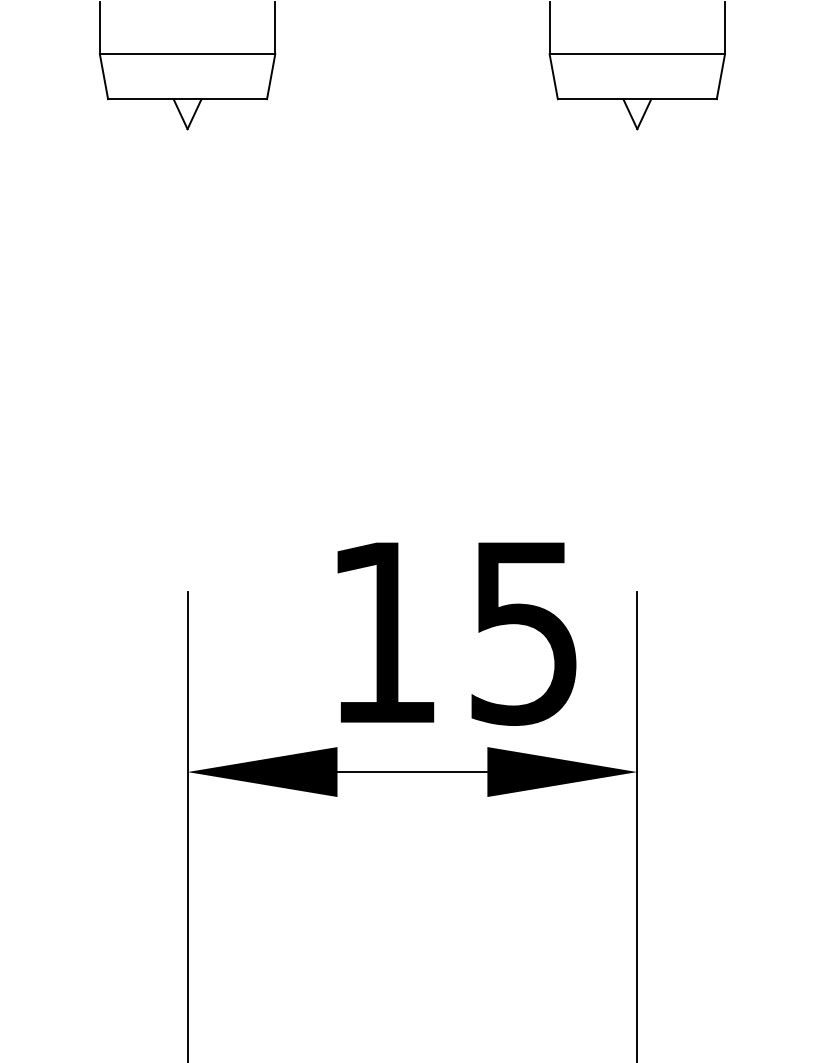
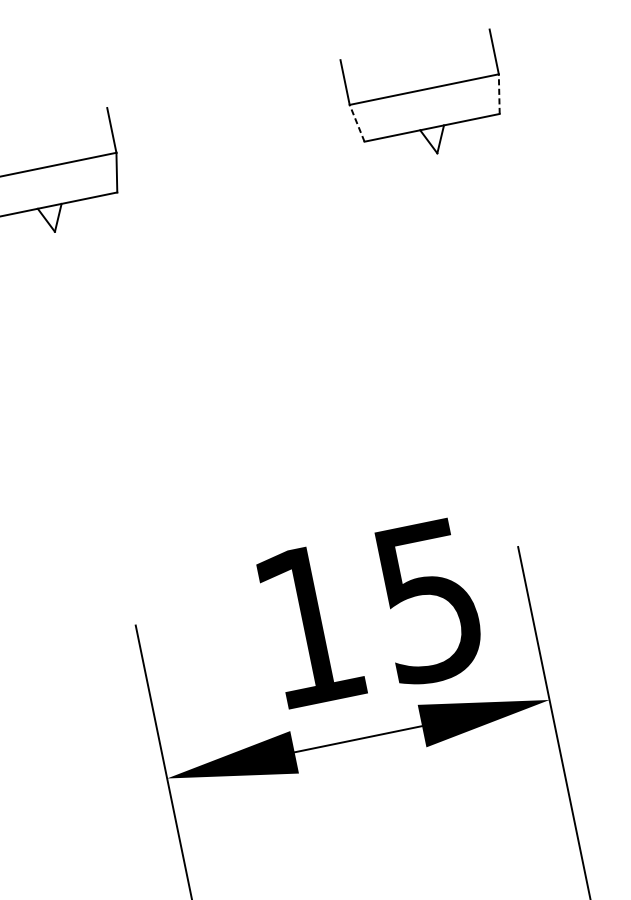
line: (553, 76) -> (356, 123), solid -> dashed
line: (720, 76) -> (498, 94), solid -> dashed

